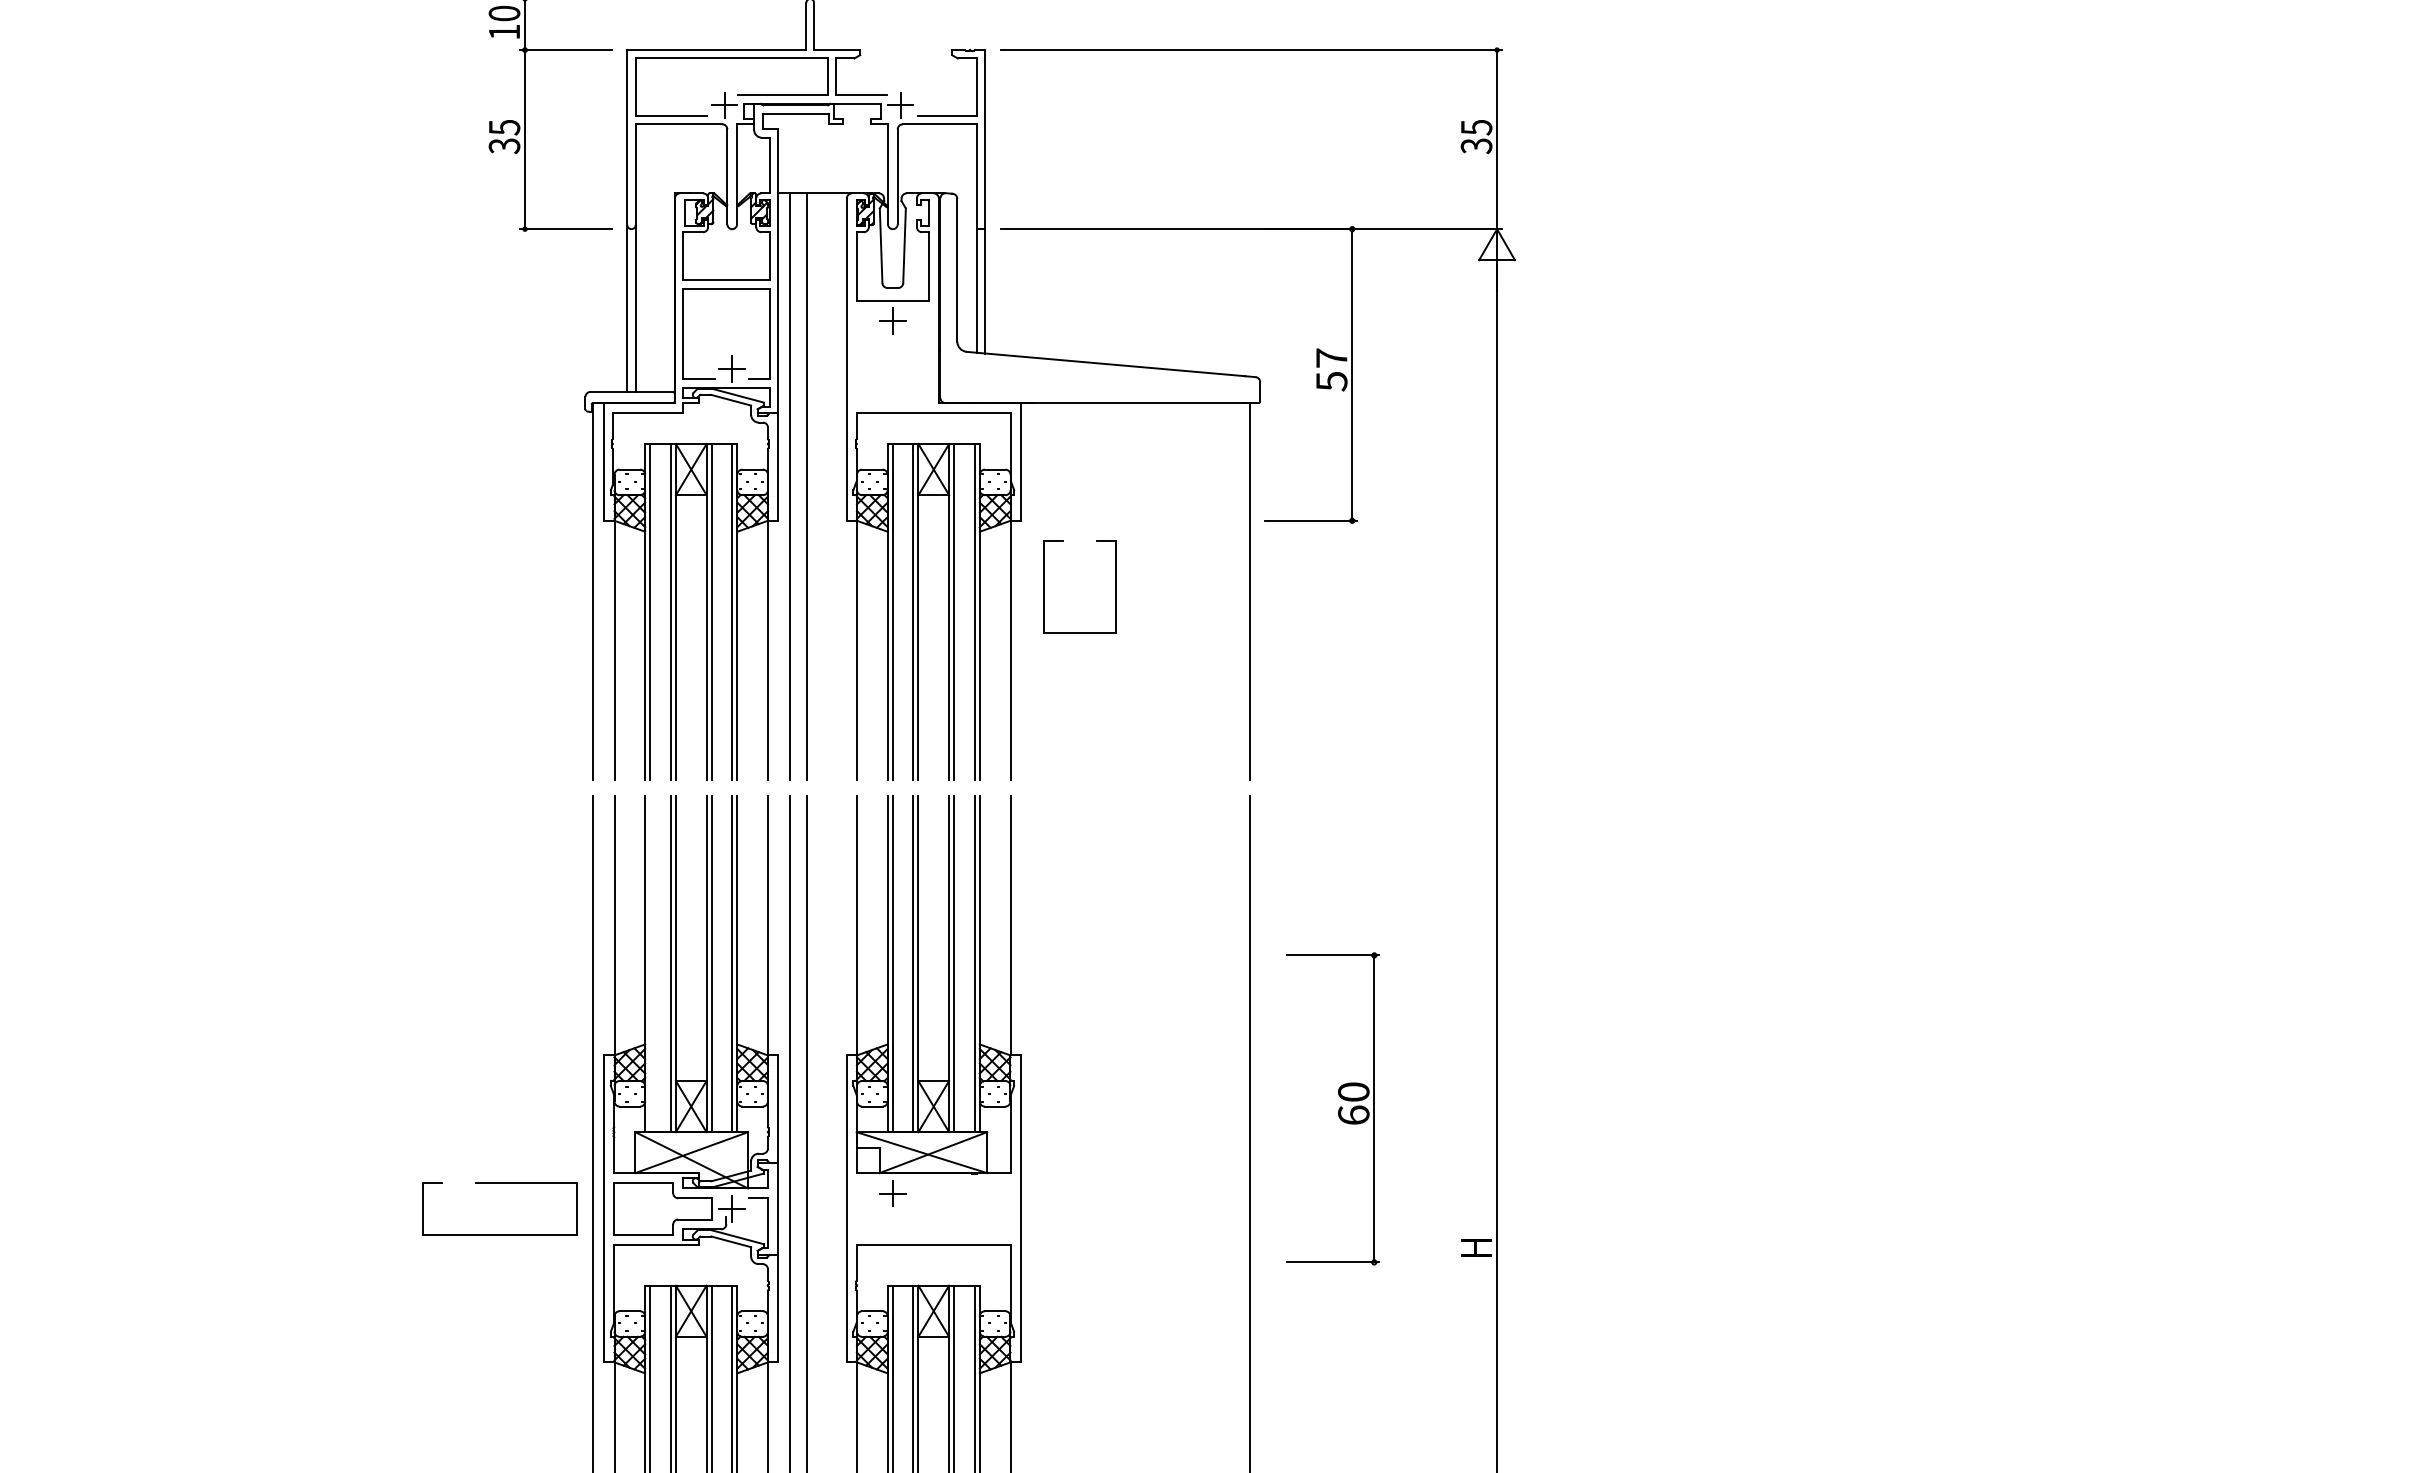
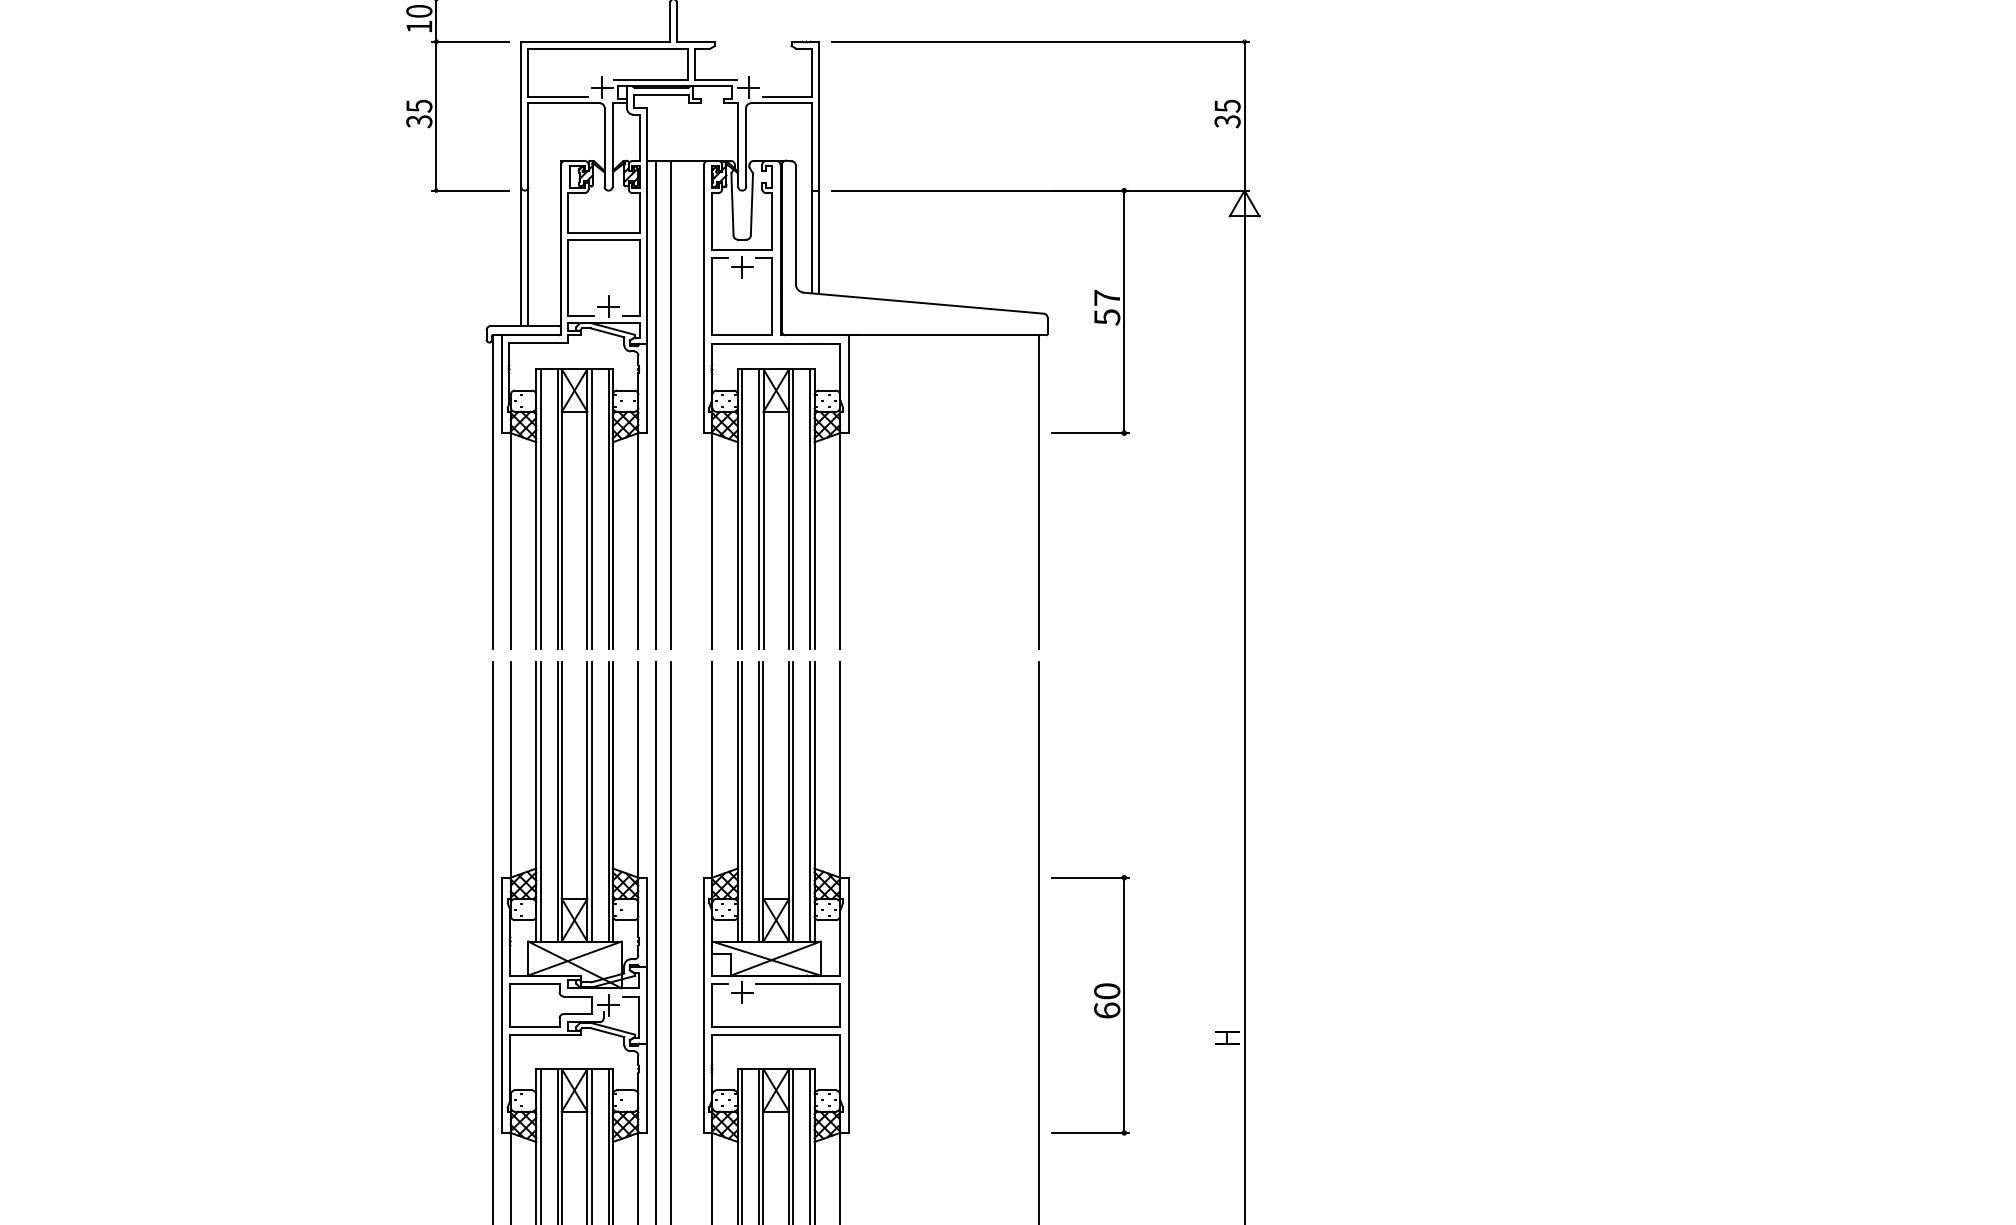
part: (1044, 586) -> (712, 296), moved
line: (650, 963) -> (540, 801), added
part: (1338, 1109) -> (1094, 1005), moved
part: (499, 1183) -> (776, 984), moved

